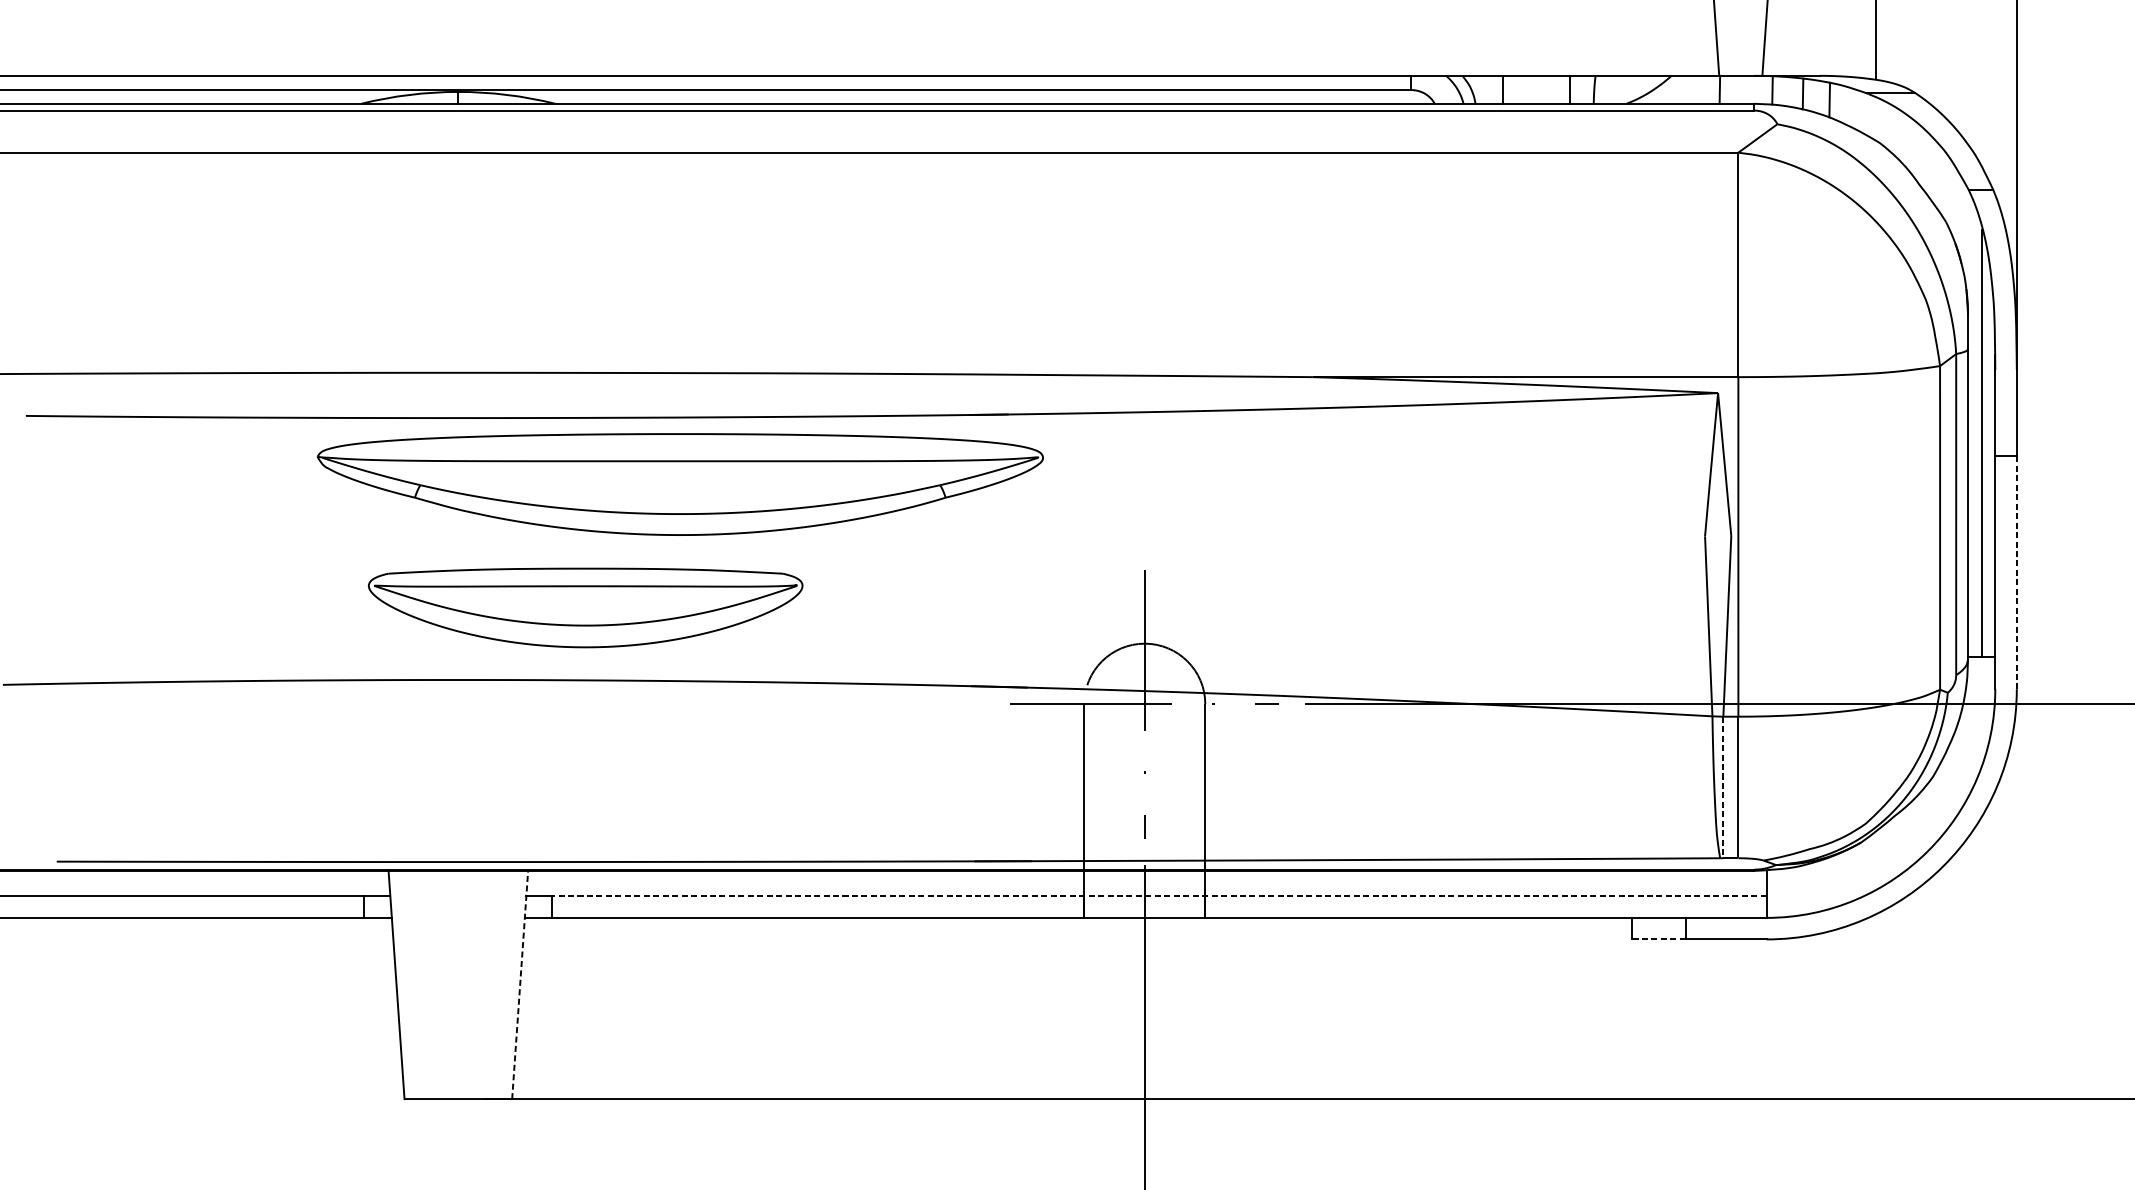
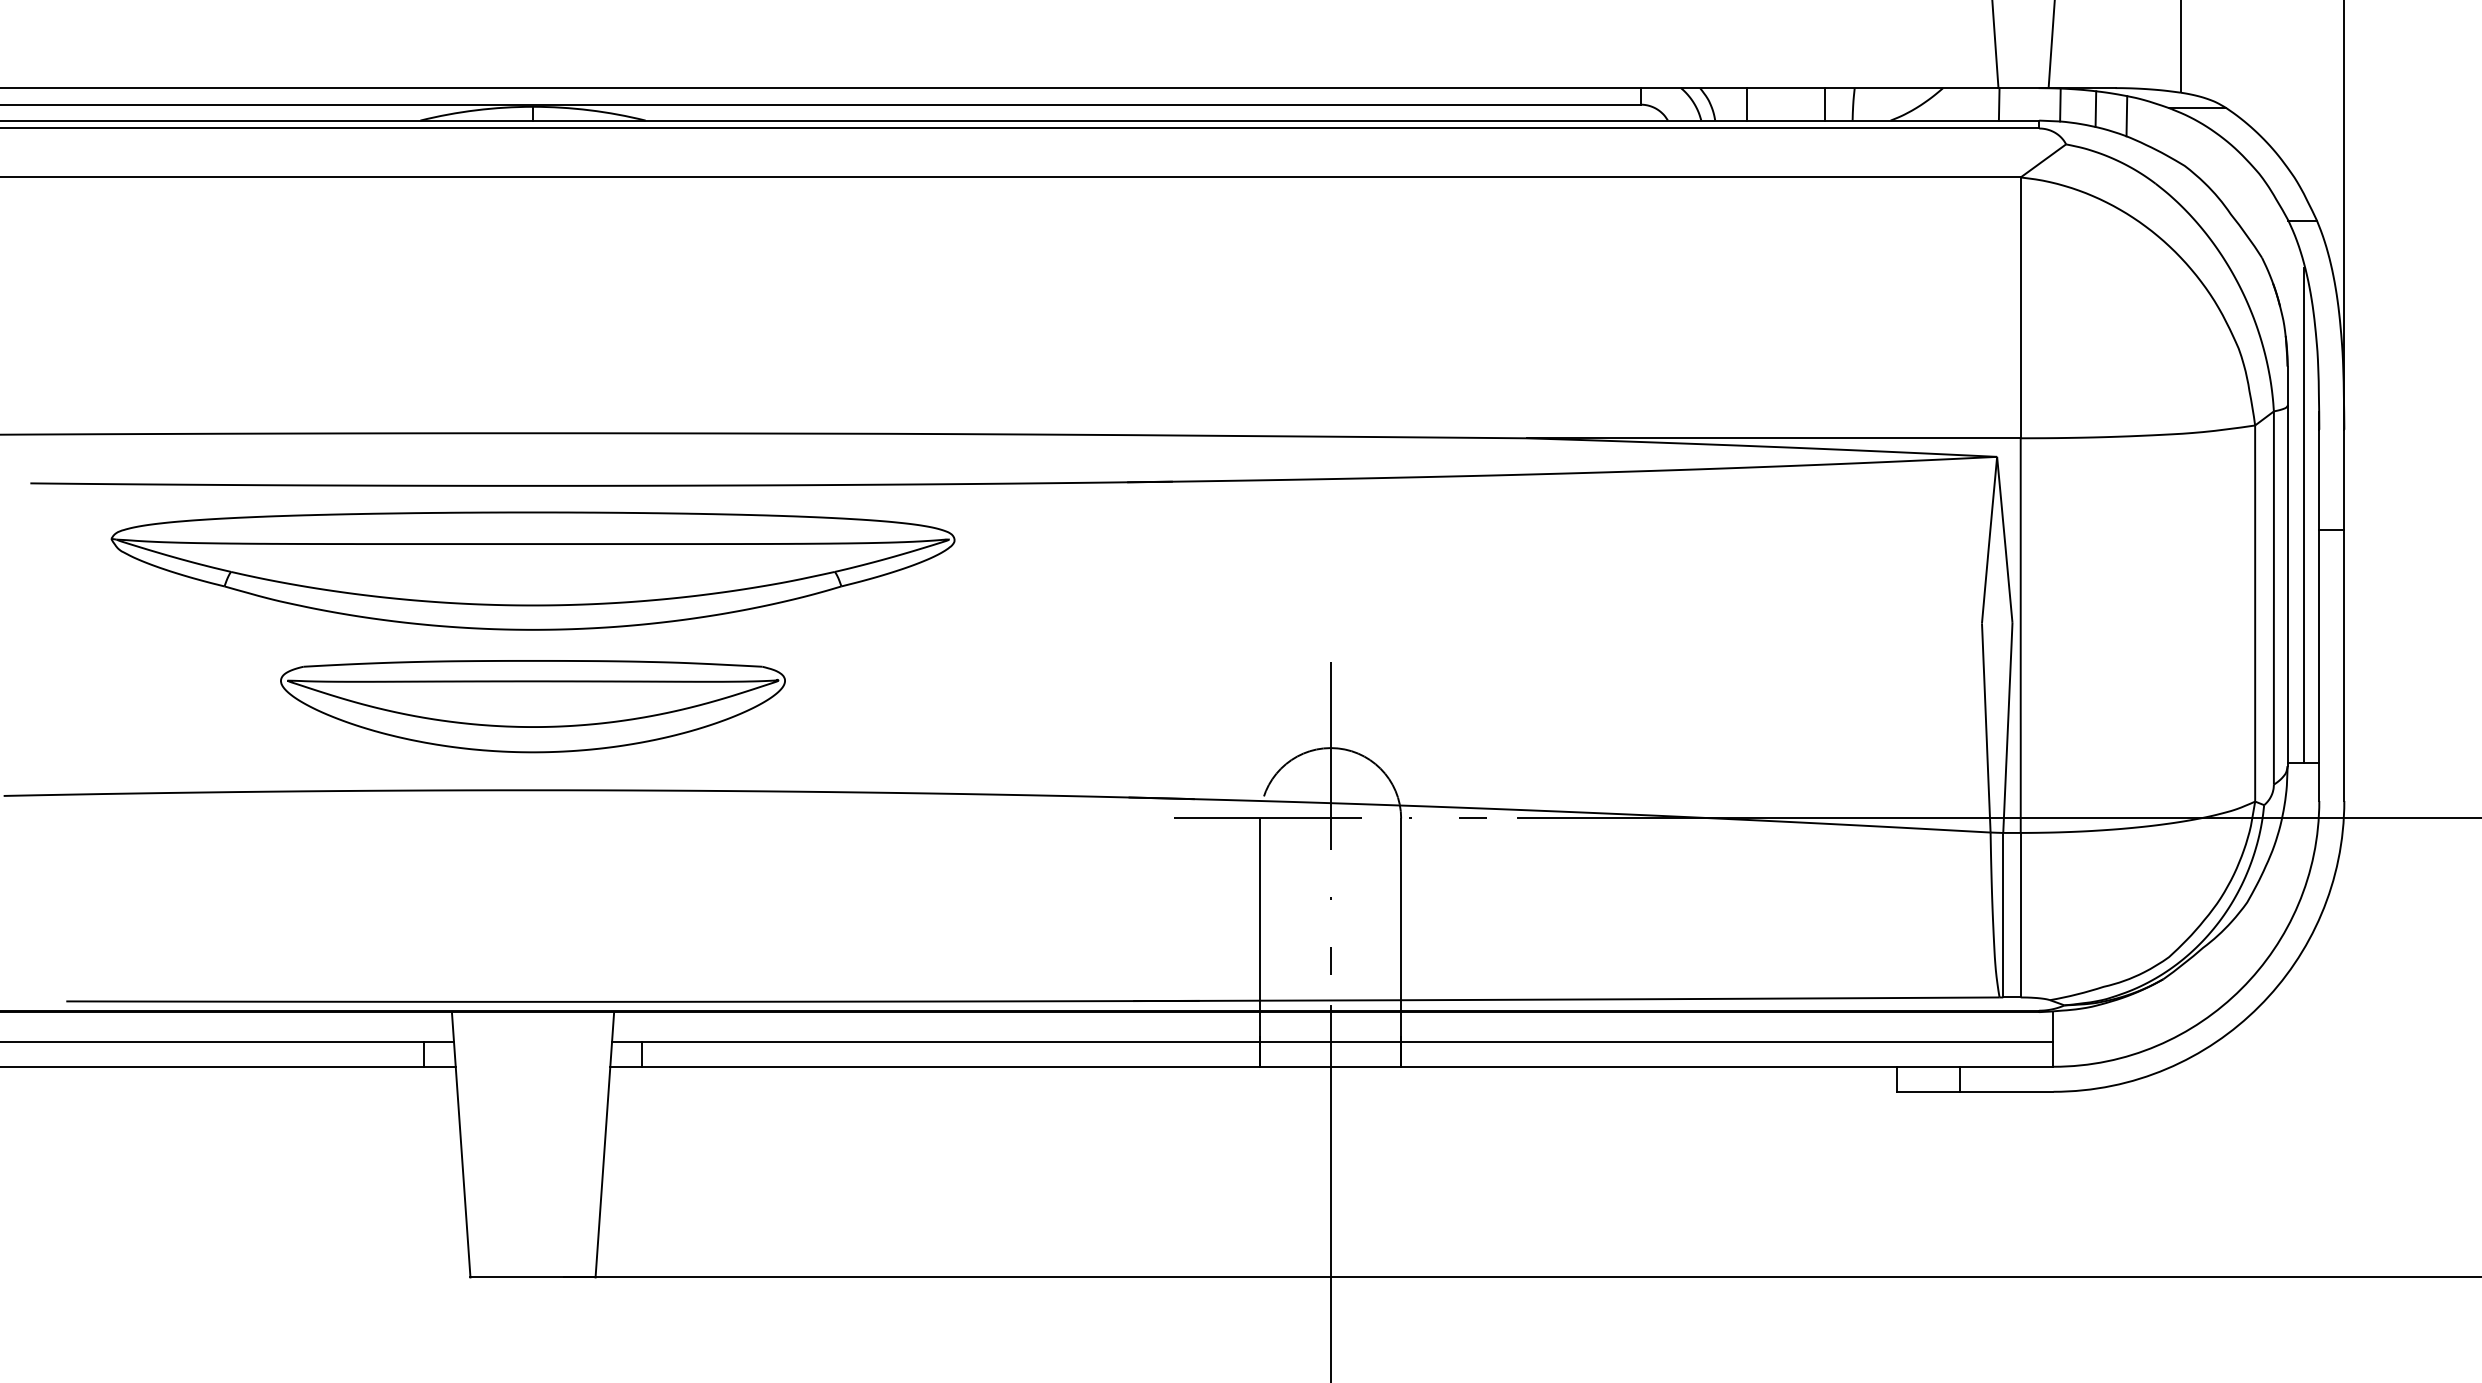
part: (679, 484) -> (532, 570), moved
line: (2016, 573) -> (2344, 666), dashed -> solid
part: (585, 607) -> (532, 706), moved
line: (1723, 787) -> (2003, 915), dashed -> solid
line: (1159, 896) -> (1347, 1041), dashed -> solid
line: (1658, 939) -> (1927, 1091), dashed -> solid
line: (519, 984) -> (604, 1144), dashed -> solid

